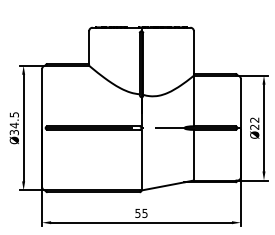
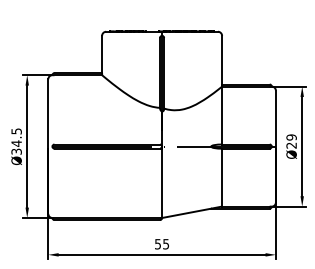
text: (254, 119) -> (291, 136), Ø22 -> Ø29

